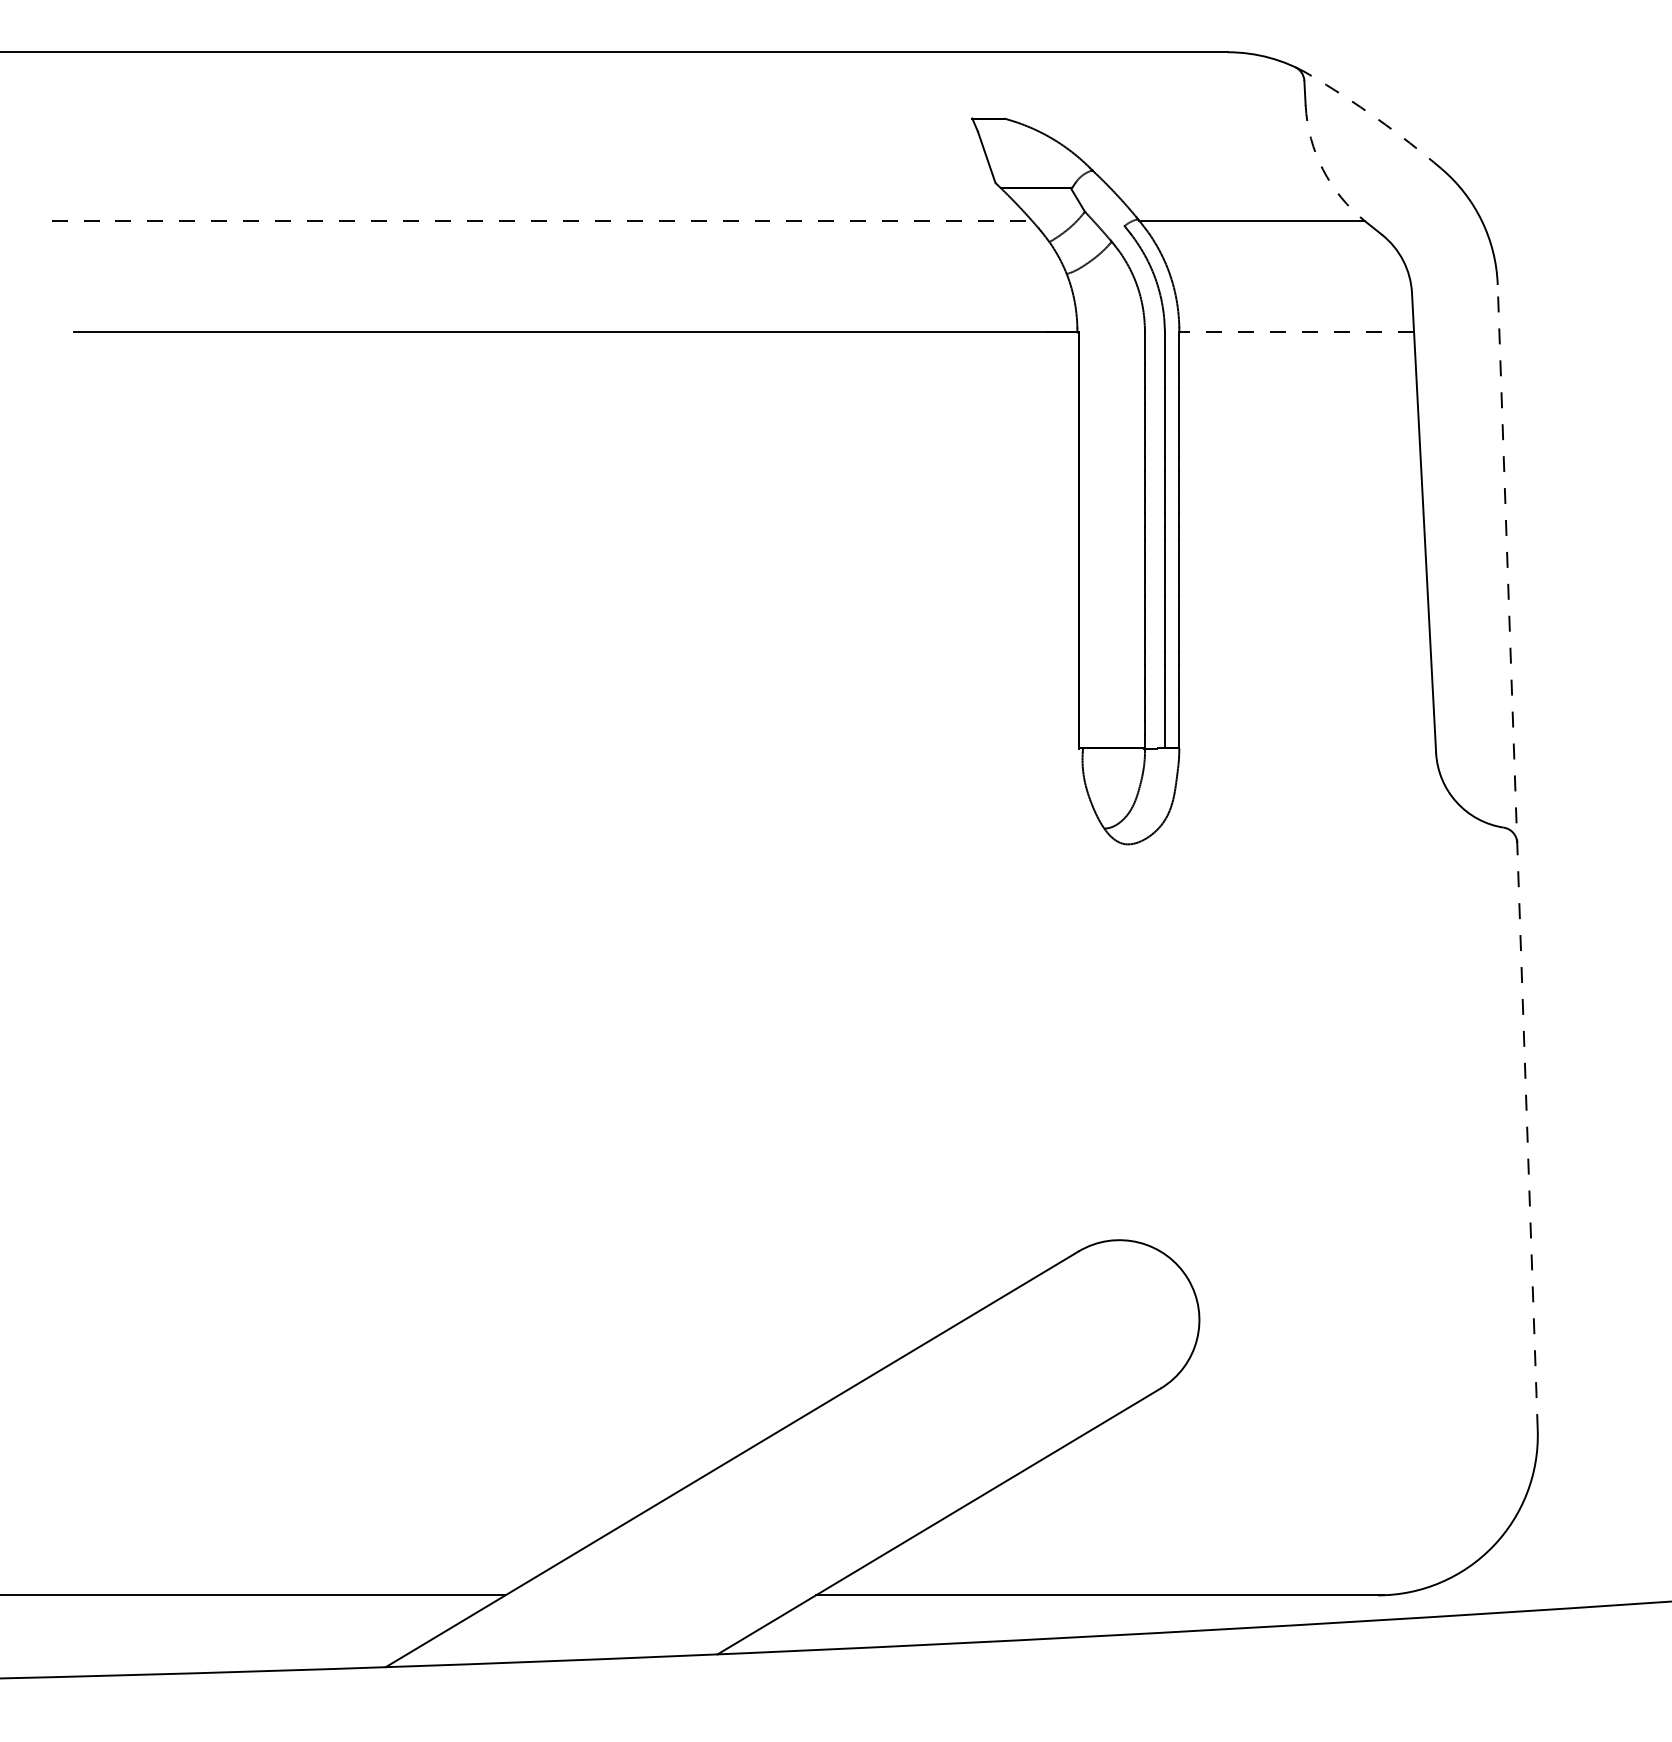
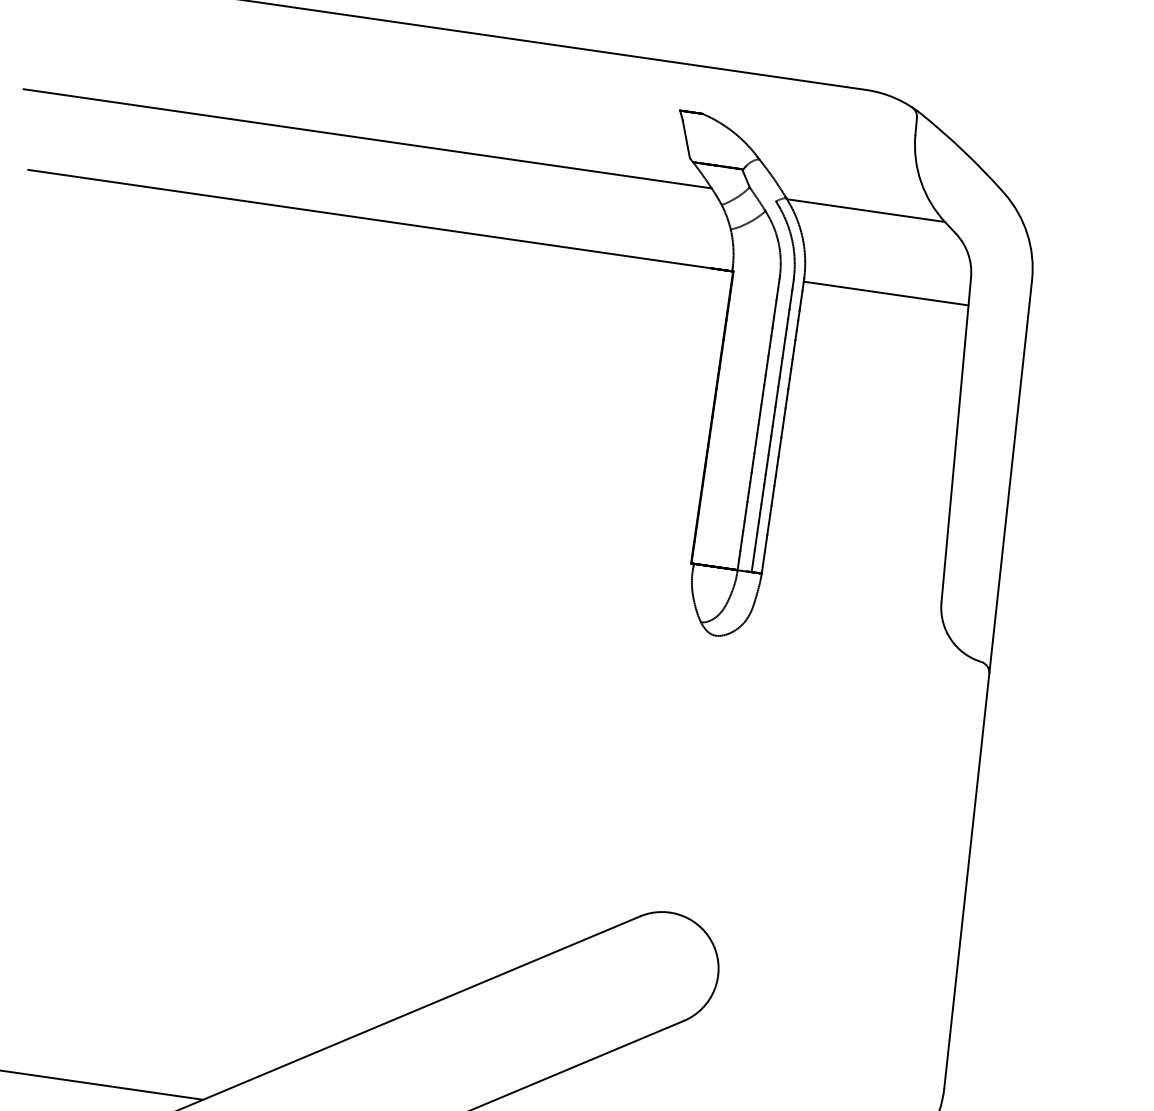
arc: (1377, 118) -> (964, 151), dashed -> solid
arc: (1323, 169) -> (921, 181), dashed -> solid
line: (542, 220) -> (368, 138), dashed -> solid
line: (1296, 332) -> (886, 293), dashed -> solid
line: (1517, 857) -> (988, 684), dashed -> solid

